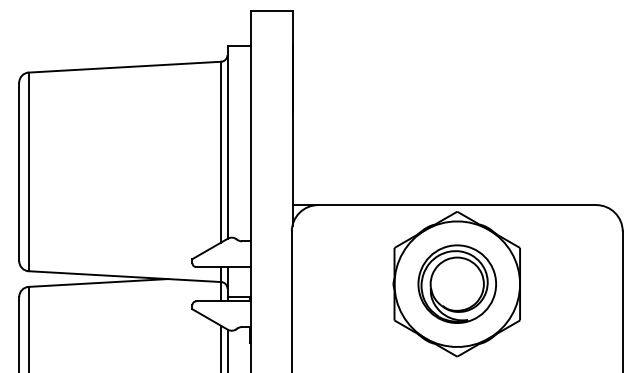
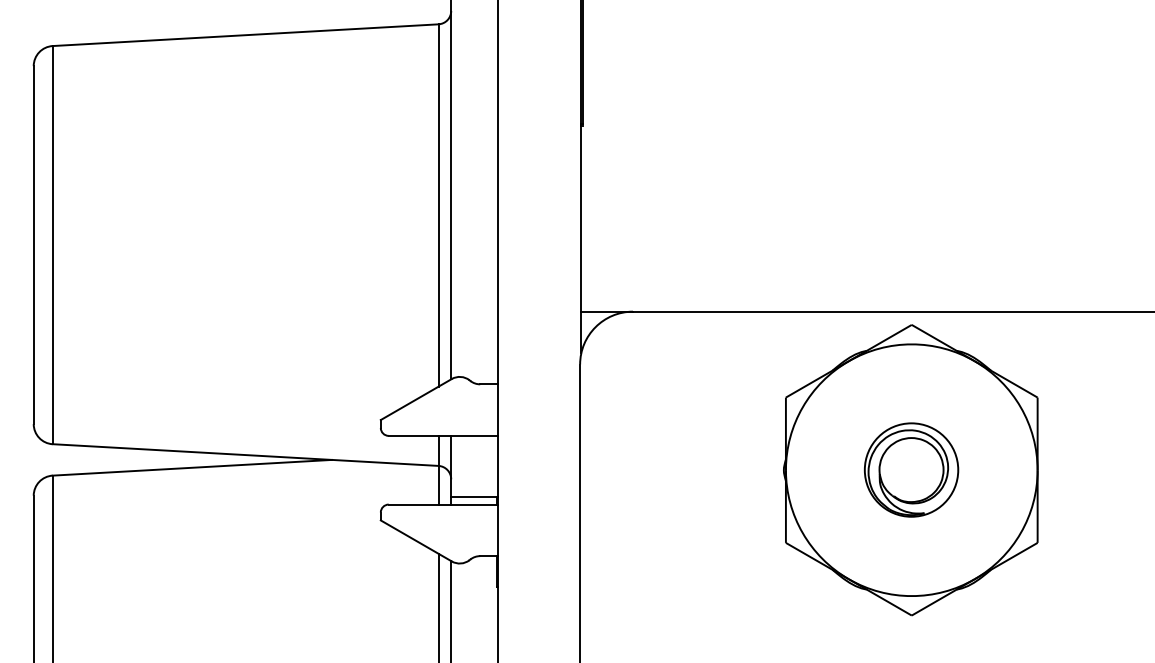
part: (456, 283) -> (910, 468), size x0.6

